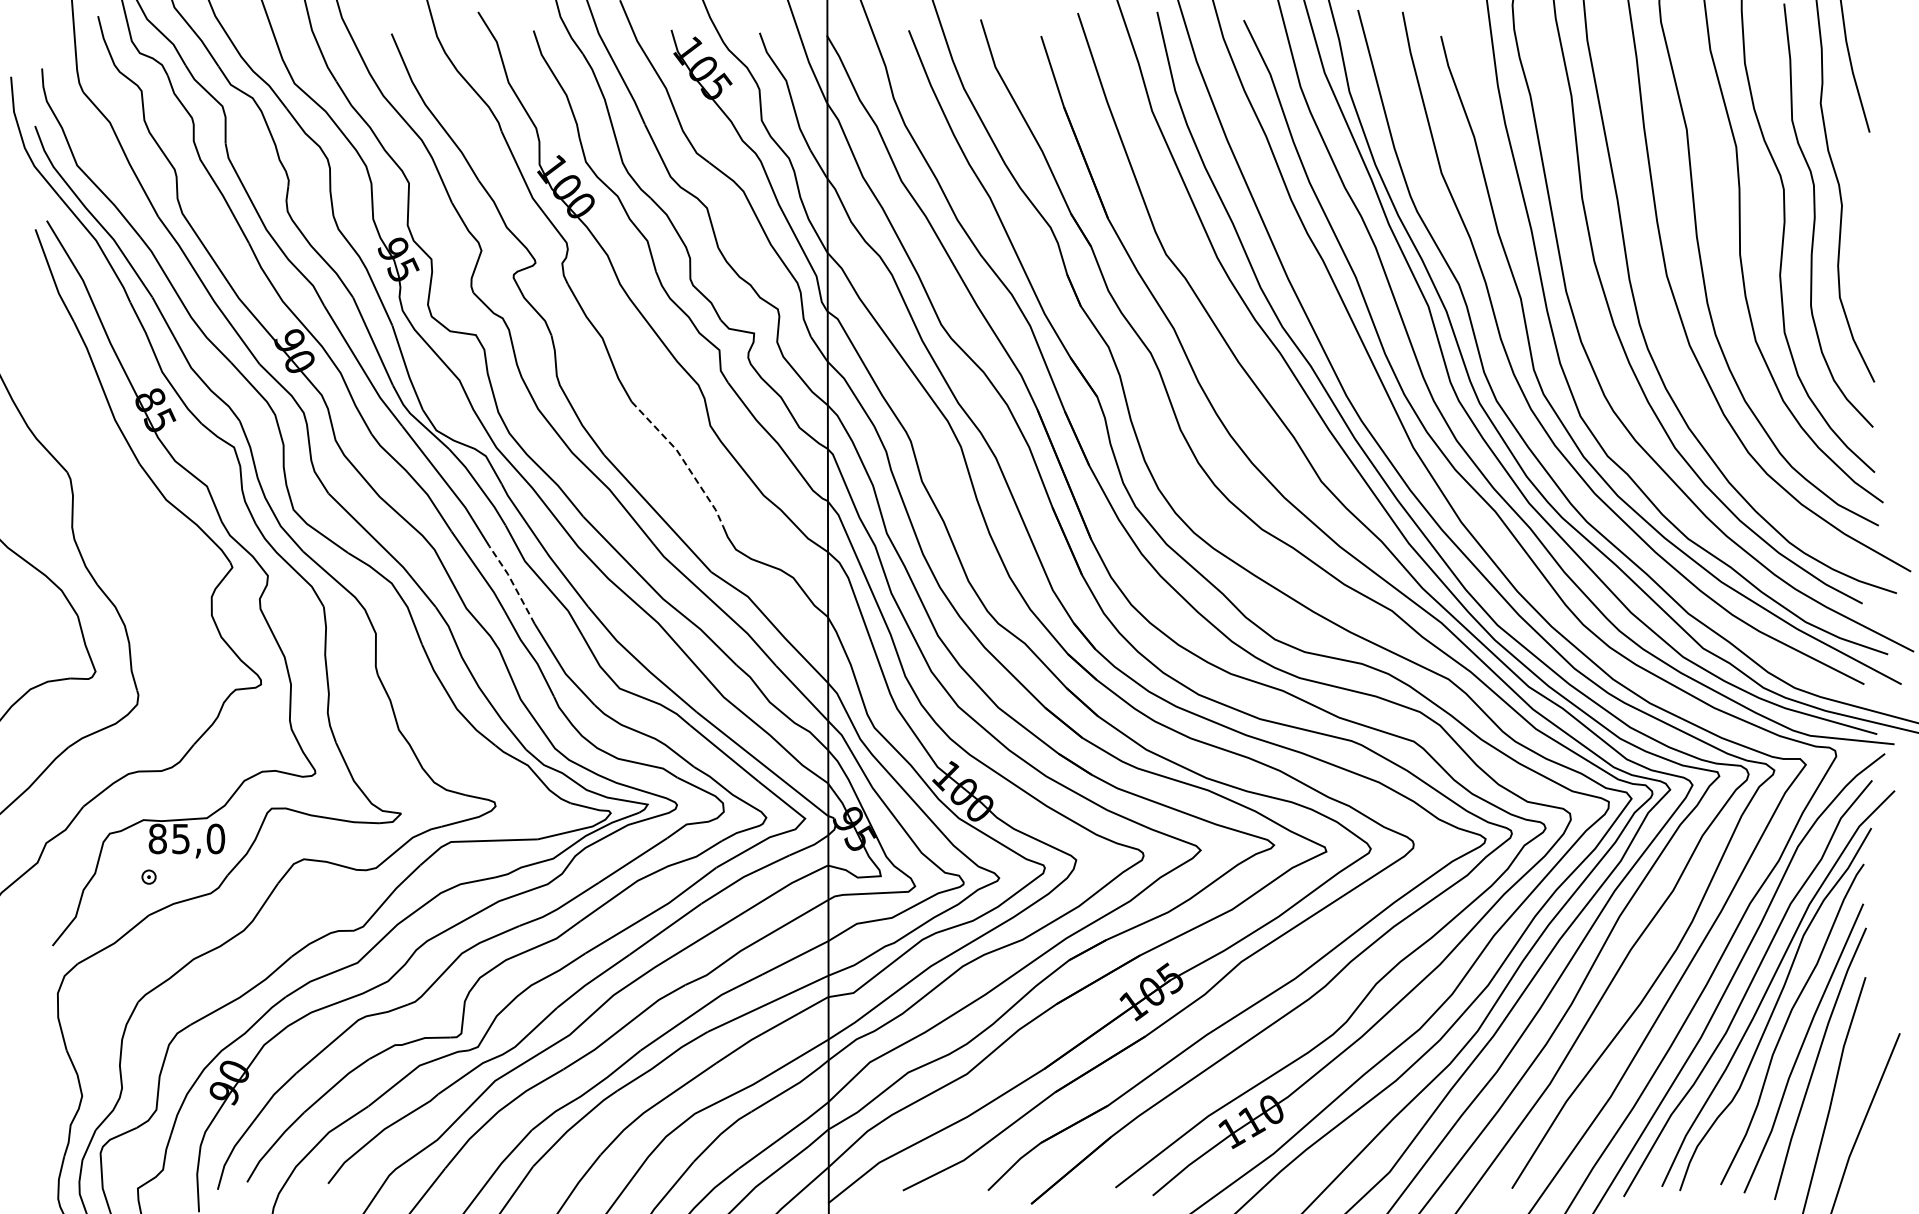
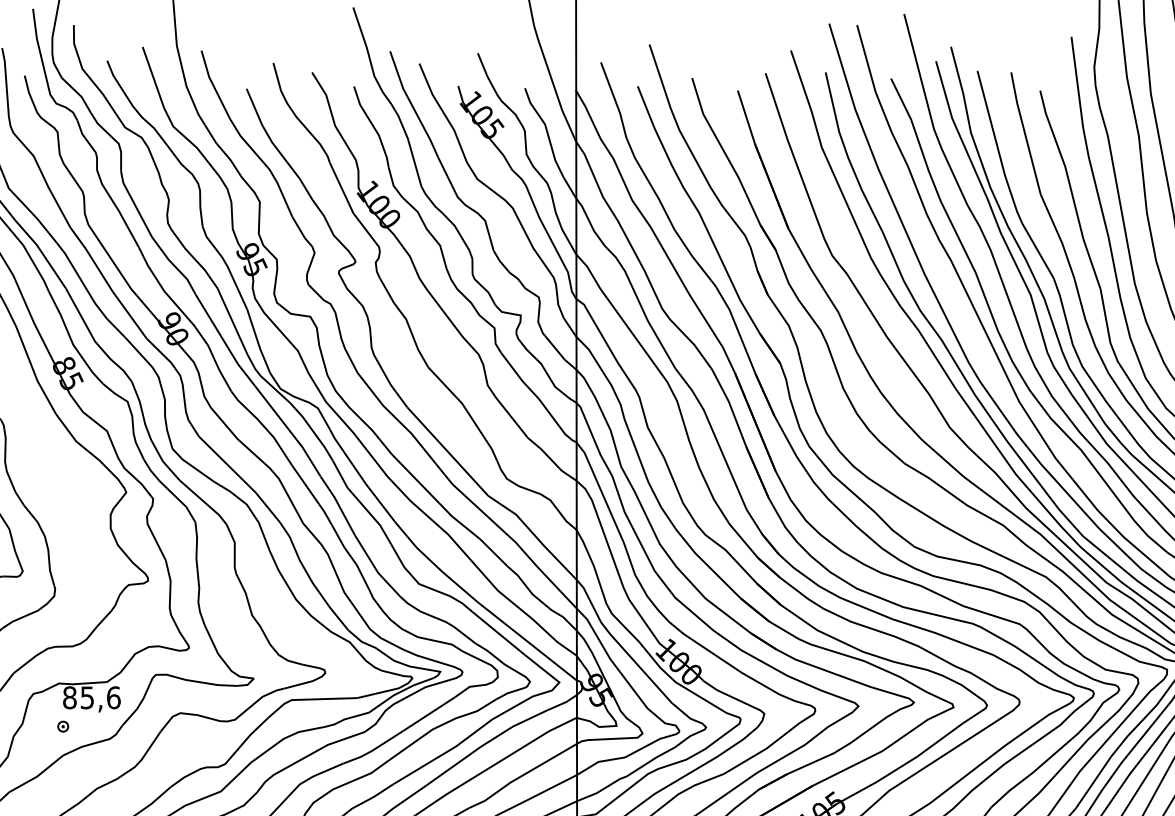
line: (683, 459) -> (467, 410), dashed -> solid
line: (513, 583) -> (338, 504), dashed -> solid
text: (215, 838) -> (113, 697), 85,0 -> 85,6

